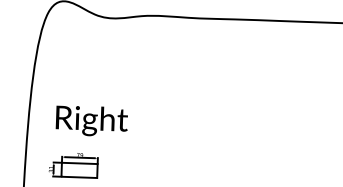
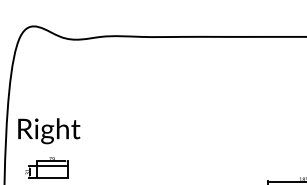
text: (92, 121) -> (49, 131), moved

